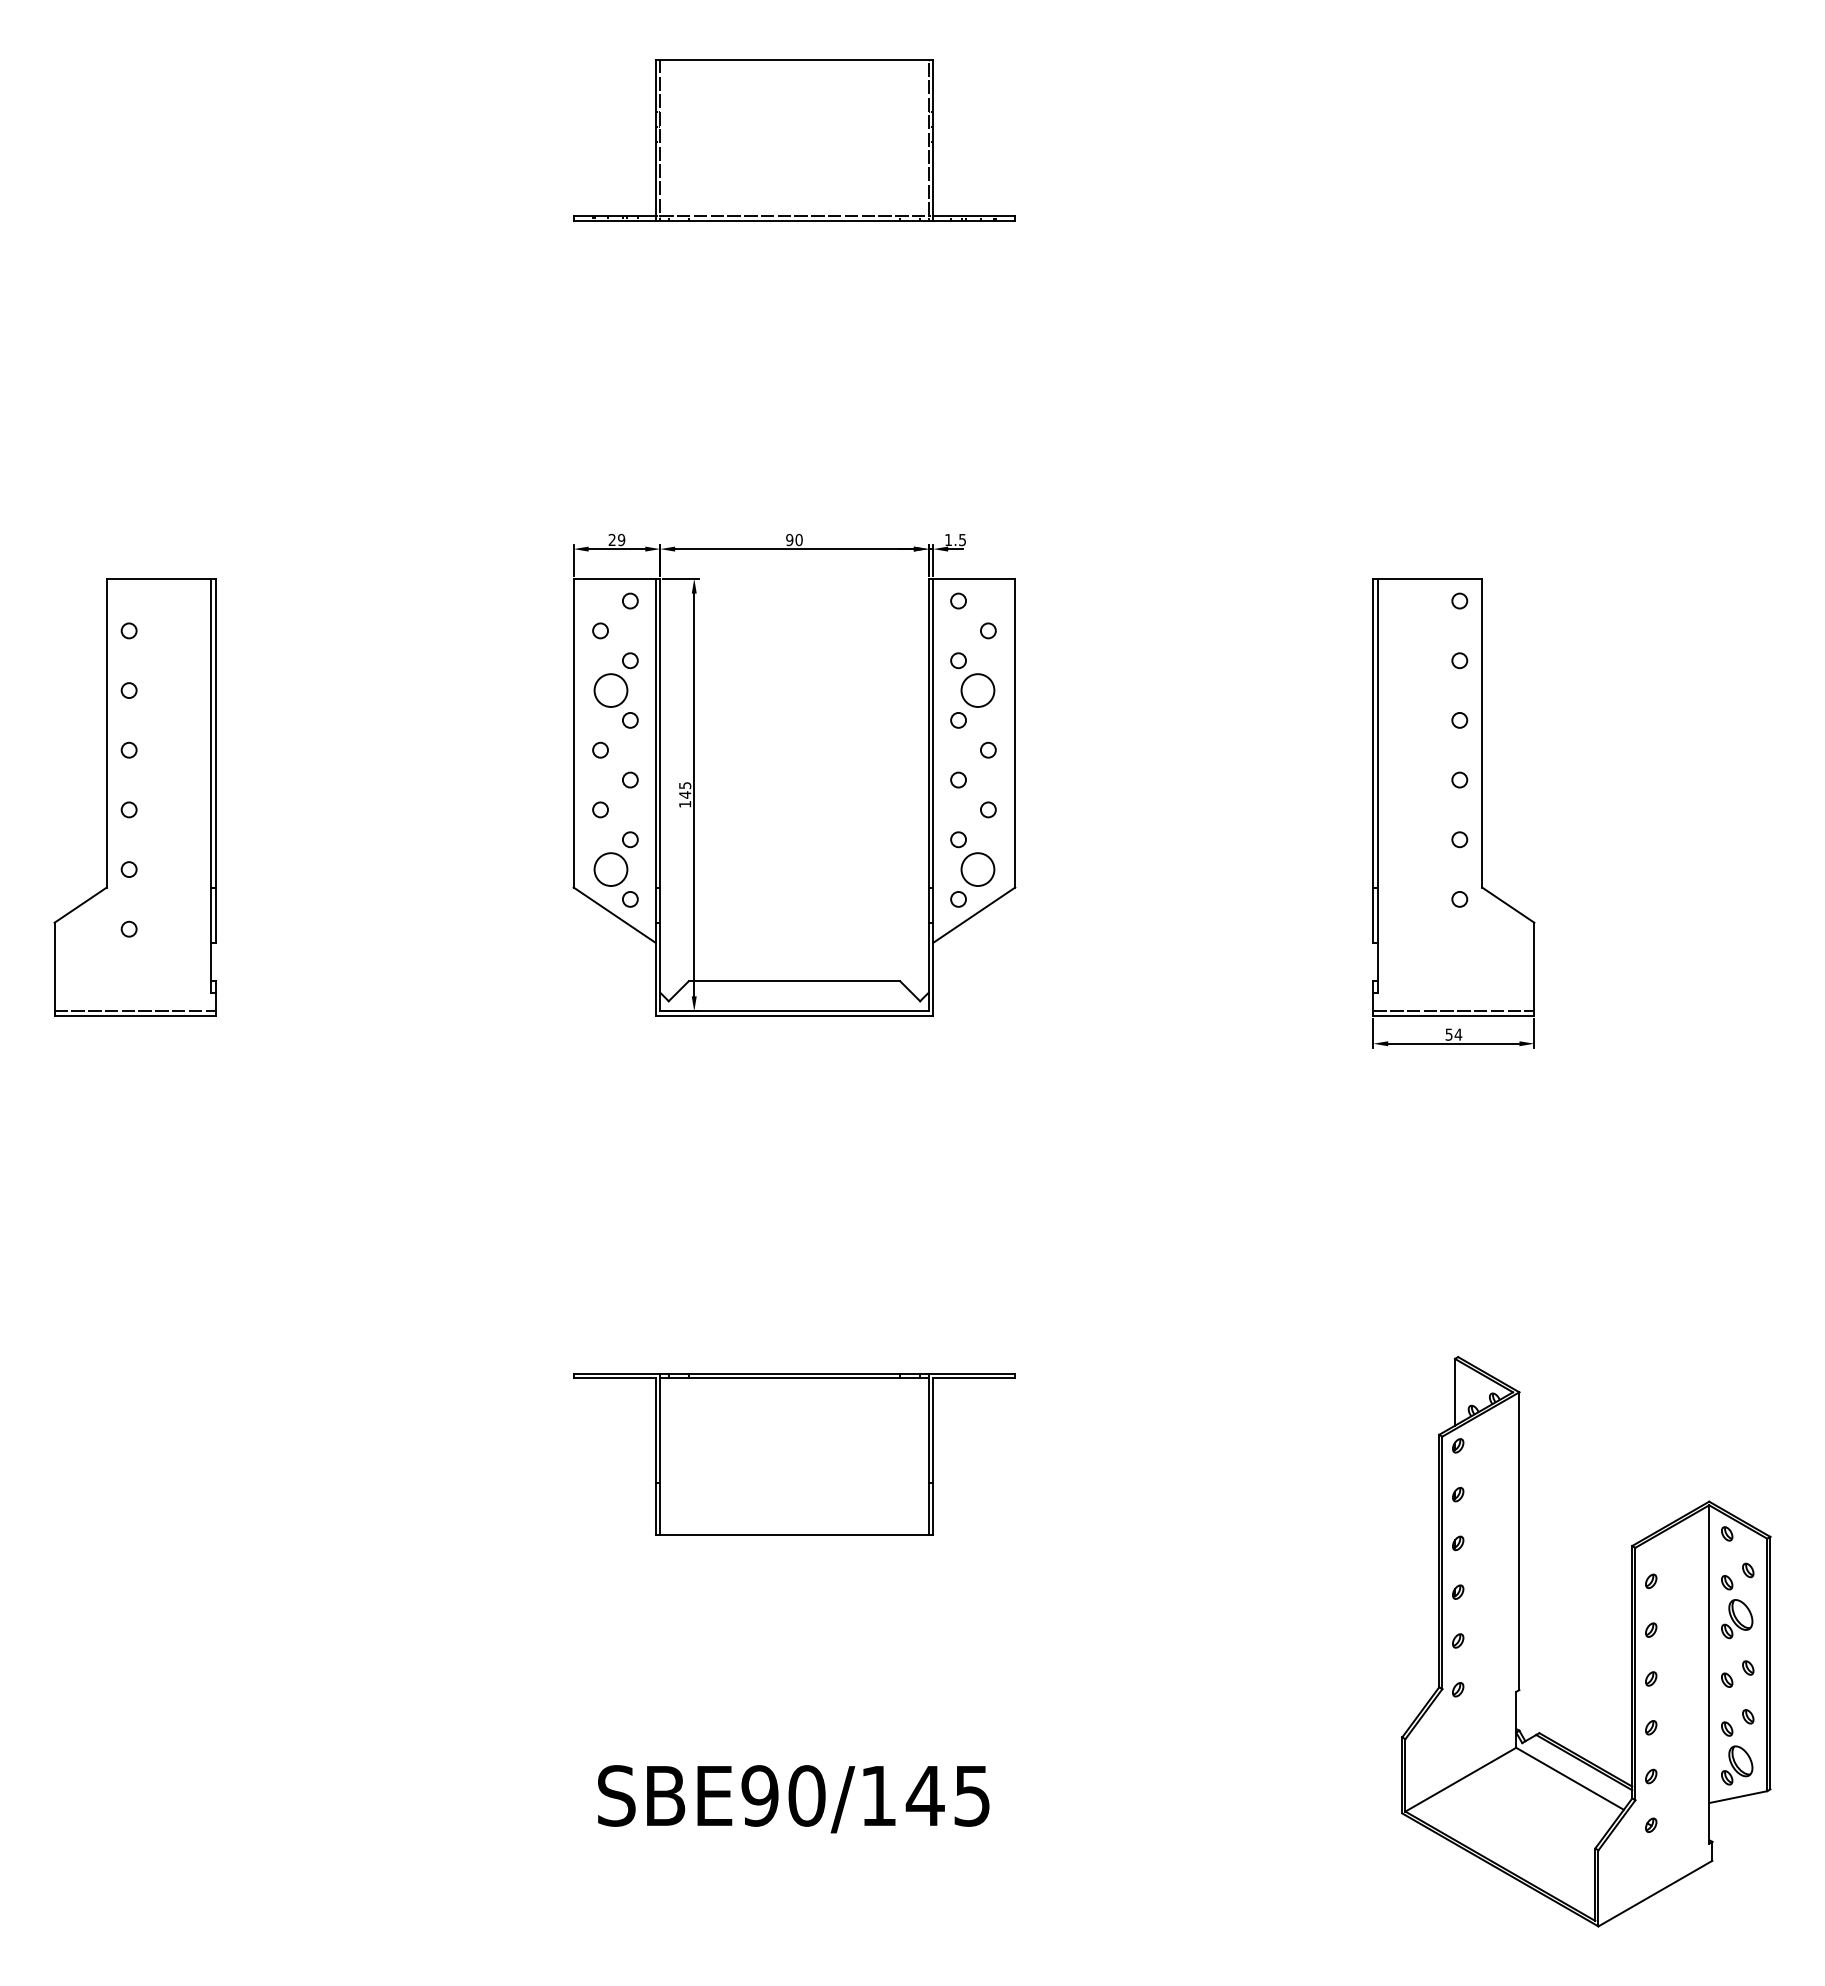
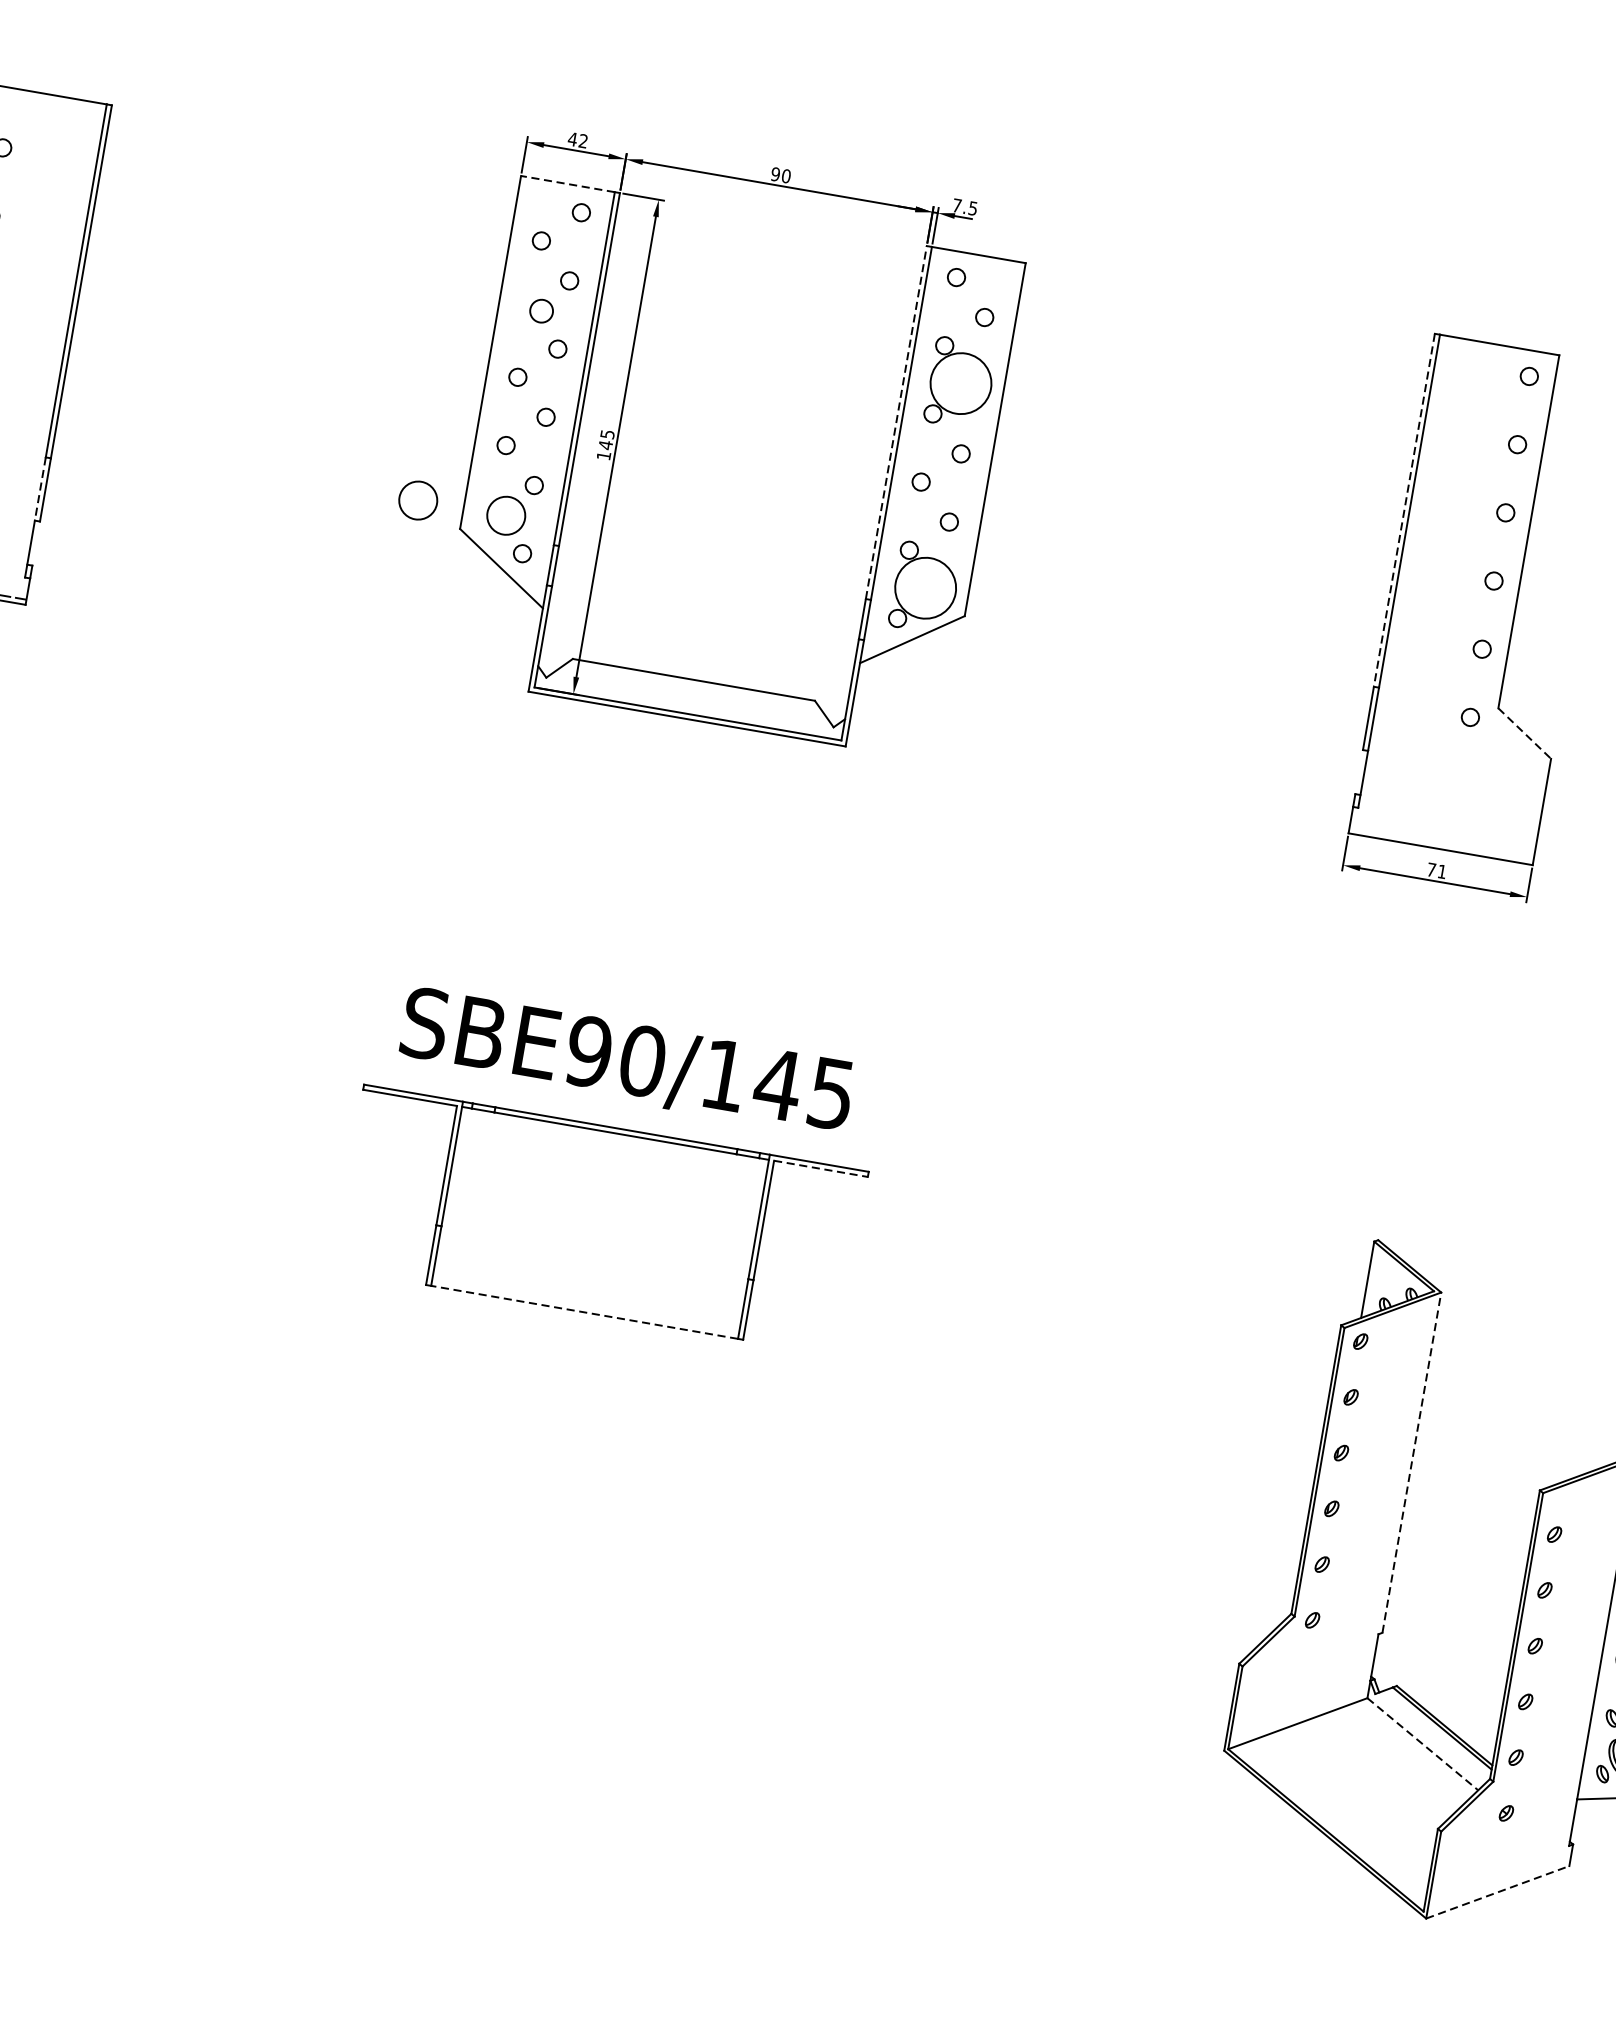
text: (616, 539) -> (577, 139), 29 -> 42
text: (948, 539) -> (957, 205), 1.5 -> 7.5
line: (614, 578) -> (567, 183), solid -> dashed
circle: (610, 690) -> (541, 311), size x0.6
circle: (977, 690) -> (960, 383), size x1.6
line: (928, 732) -> (896, 421), solid -> dashed
line: (1373, 733) -> (1404, 510), solid -> dashed
circle: (533, 869) -> (417, 500), added
circle: (977, 869) -> (925, 588), size x1.6
line: (1508, 905) -> (1524, 734), solid -> dashed
line: (211, 915) -> (40, 489), solid -> dashed
line: (1453, 1011) -> (1441, 844), removed
text: (1453, 1034) -> (1436, 870), 54 -> 71
line: (974, 1378) -> (821, 1169), solid -> dashed
line: (793, 1534) -> (583, 1311), solid -> dashed
line: (1519, 1541) -> (1411, 1463), solid -> dashed
line: (1570, 1779) -> (1423, 1745), solid -> dashed
text: (793, 1799) -> (626, 1062), moved
line: (1655, 1893) -> (1497, 1892), solid -> dashed

